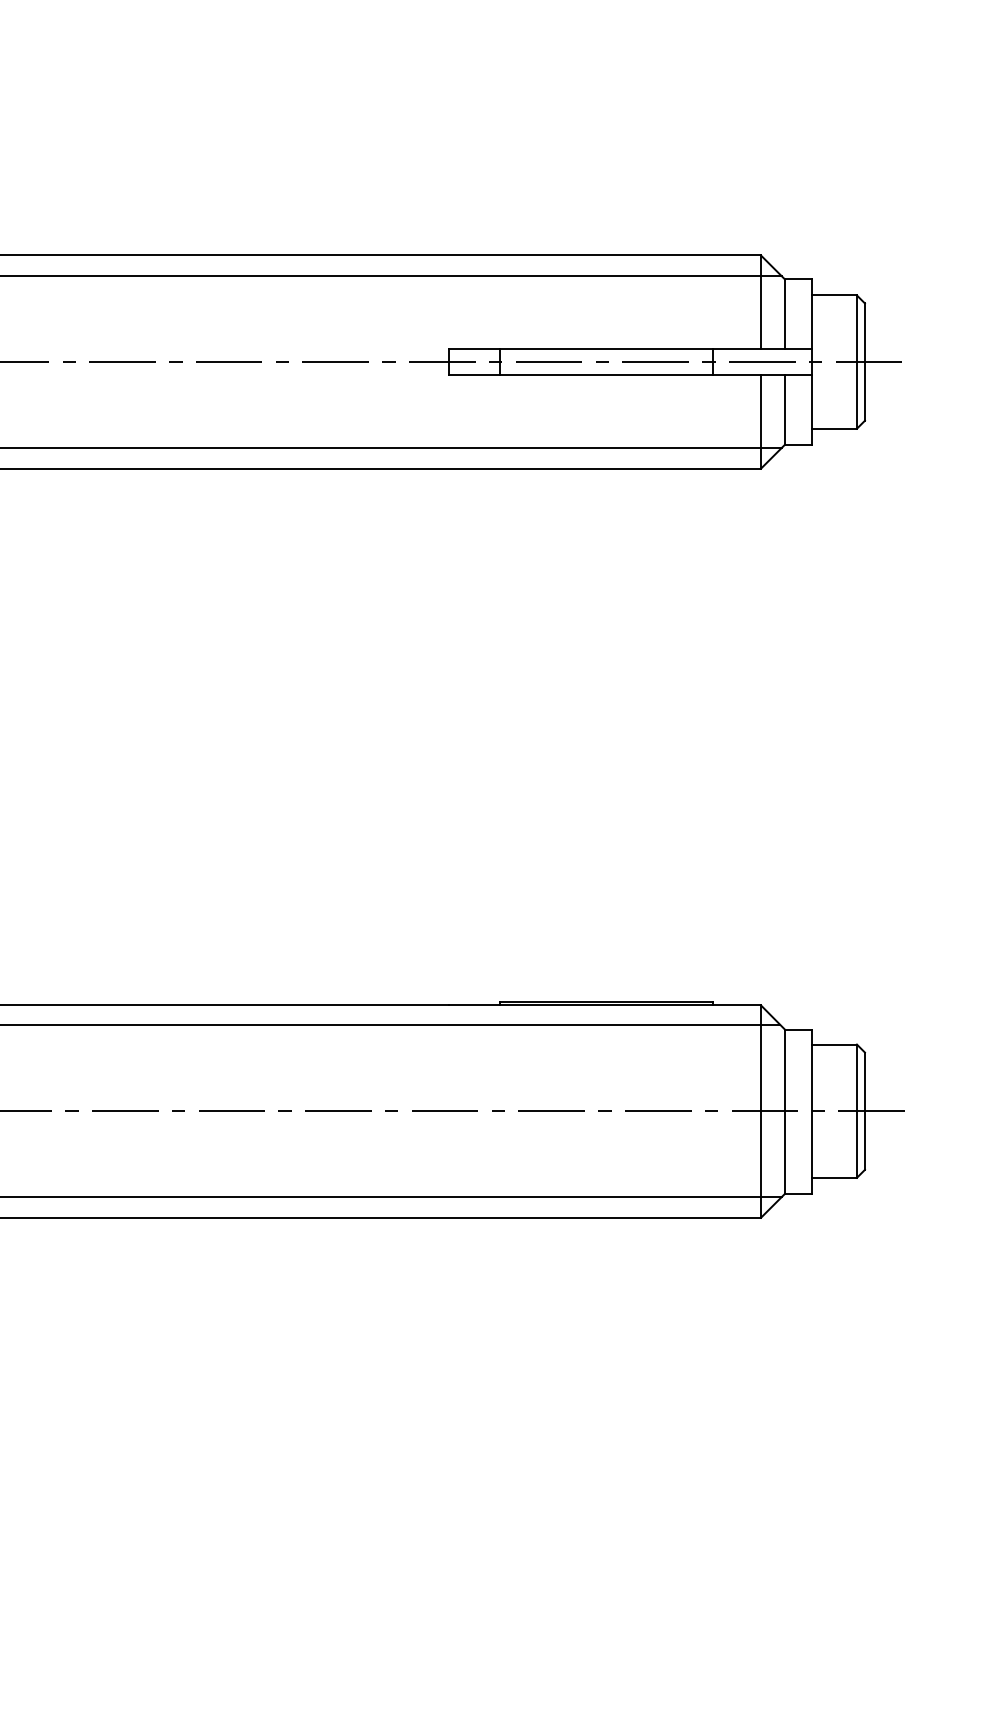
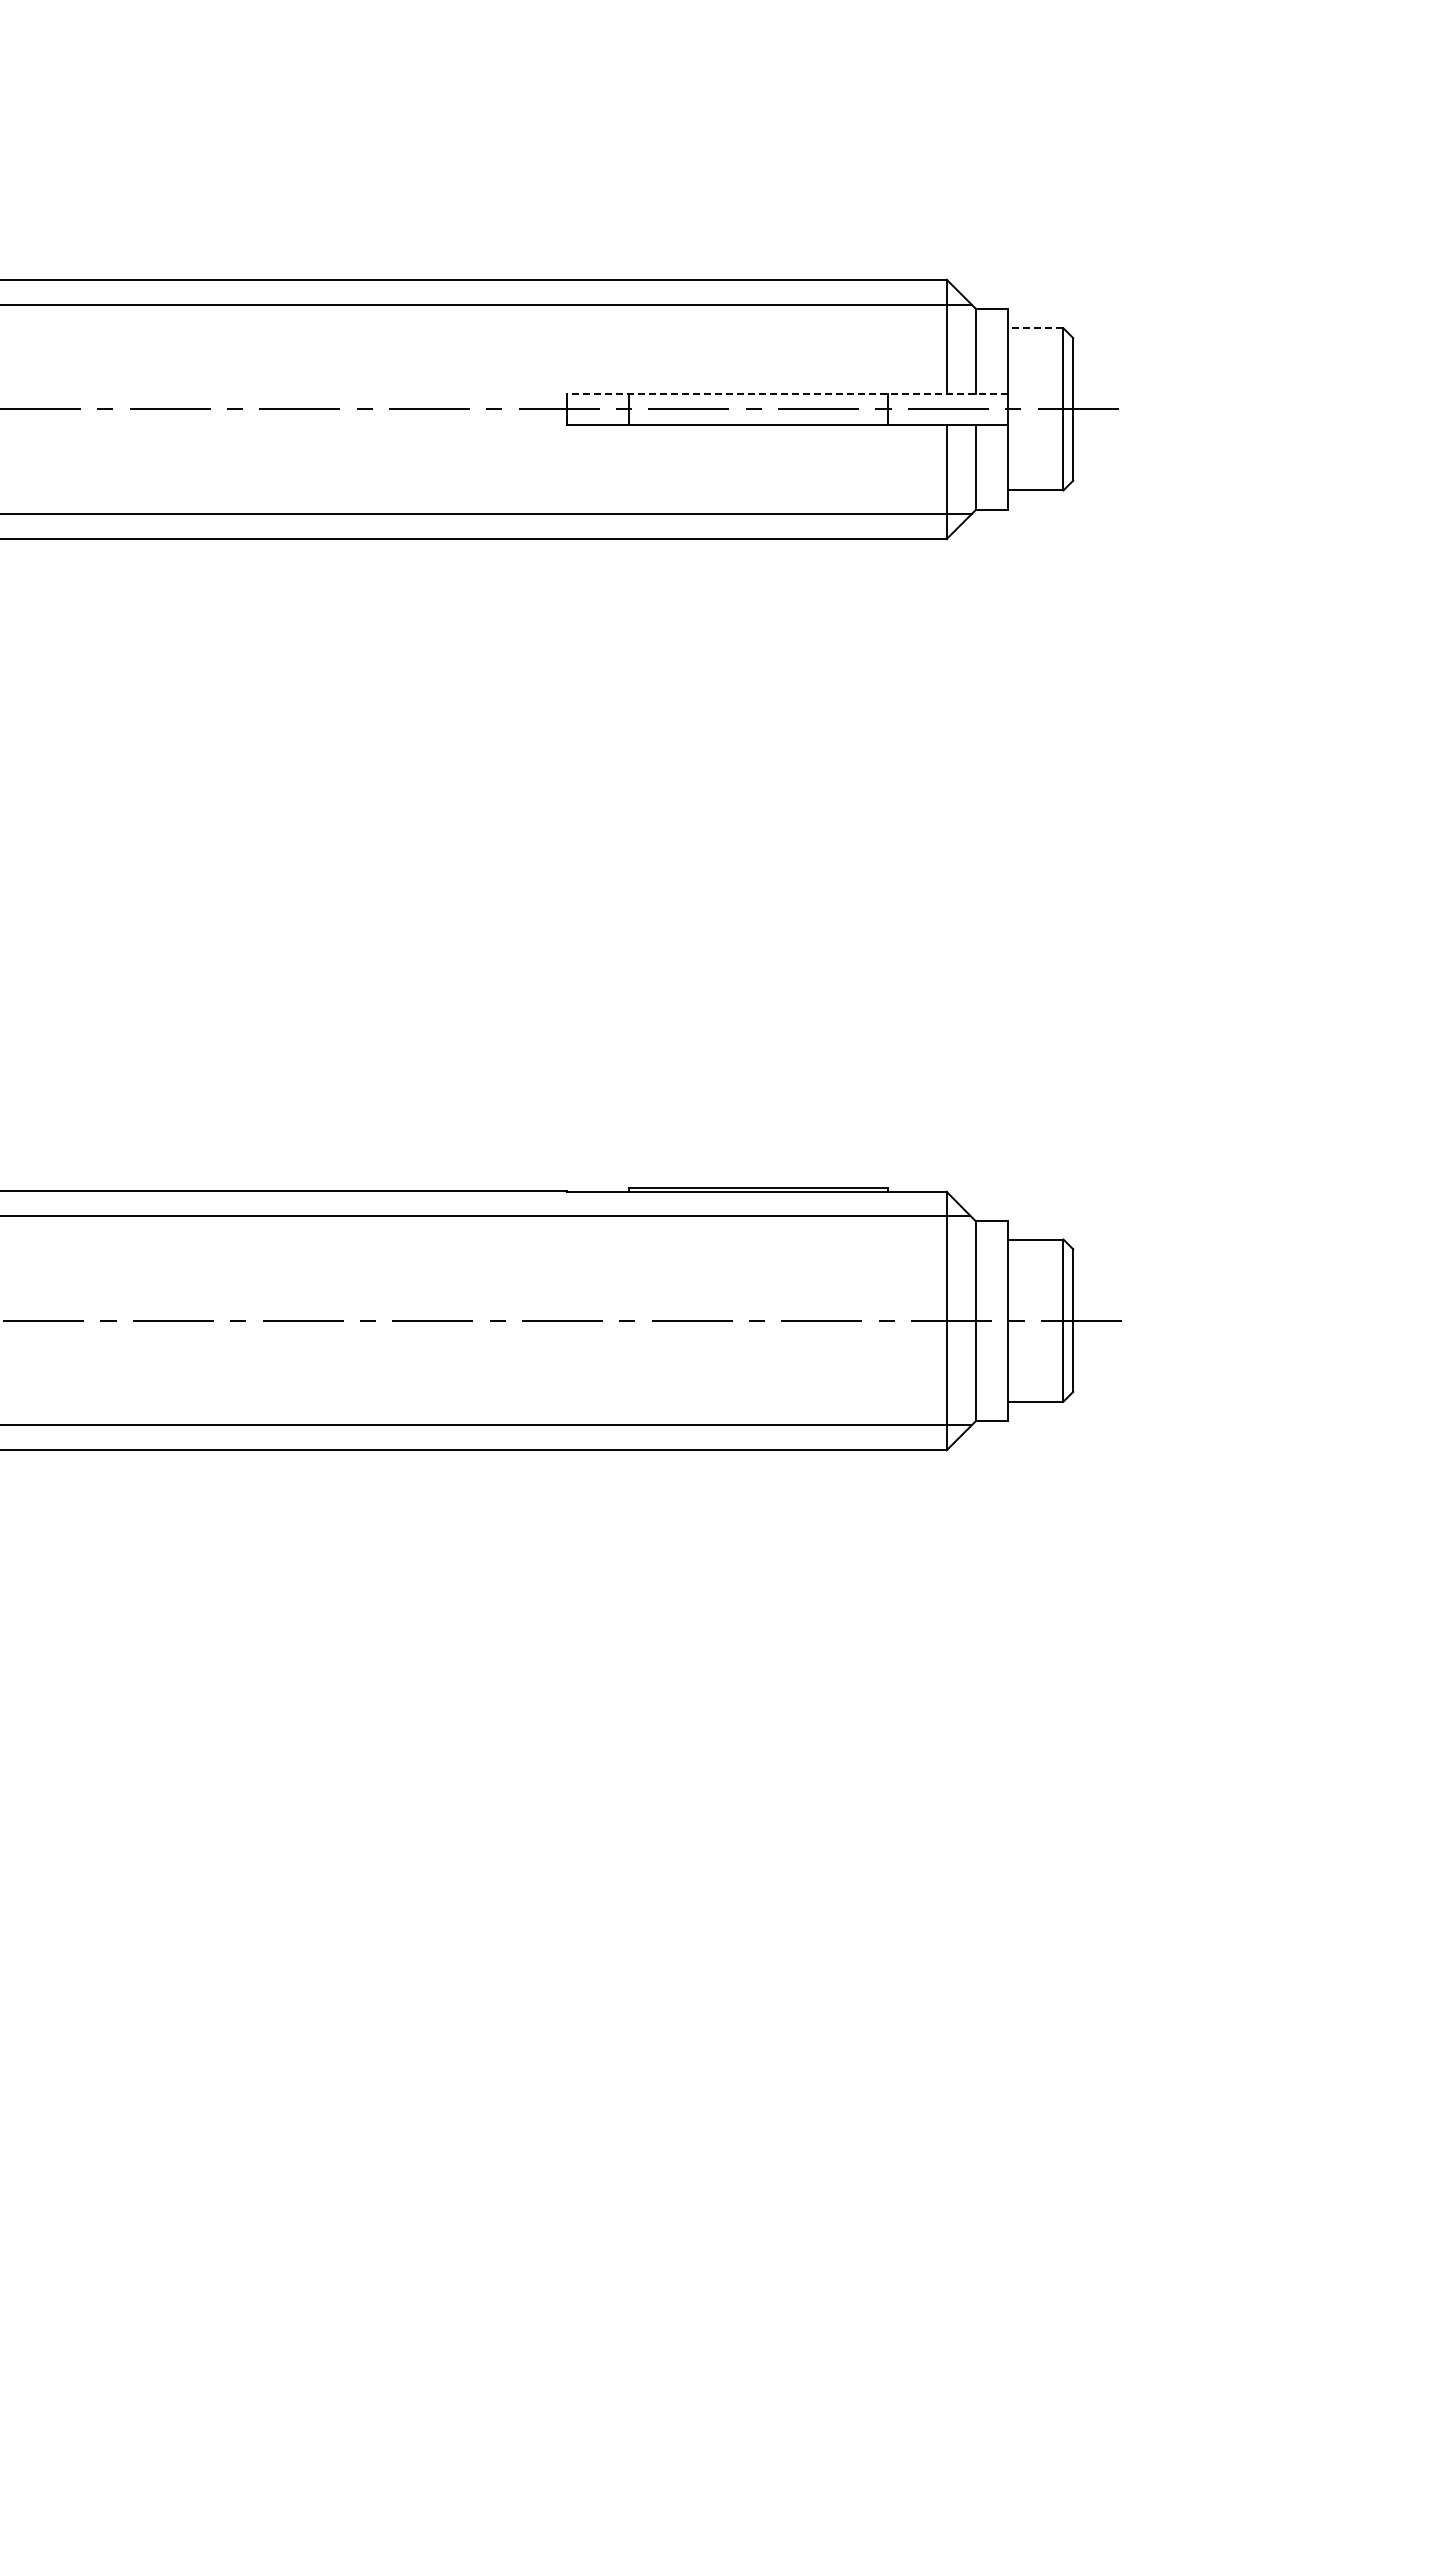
line: (833, 295) -> (1035, 328), solid -> dashed
line: (630, 349) -> (787, 393), solid -> dashed

